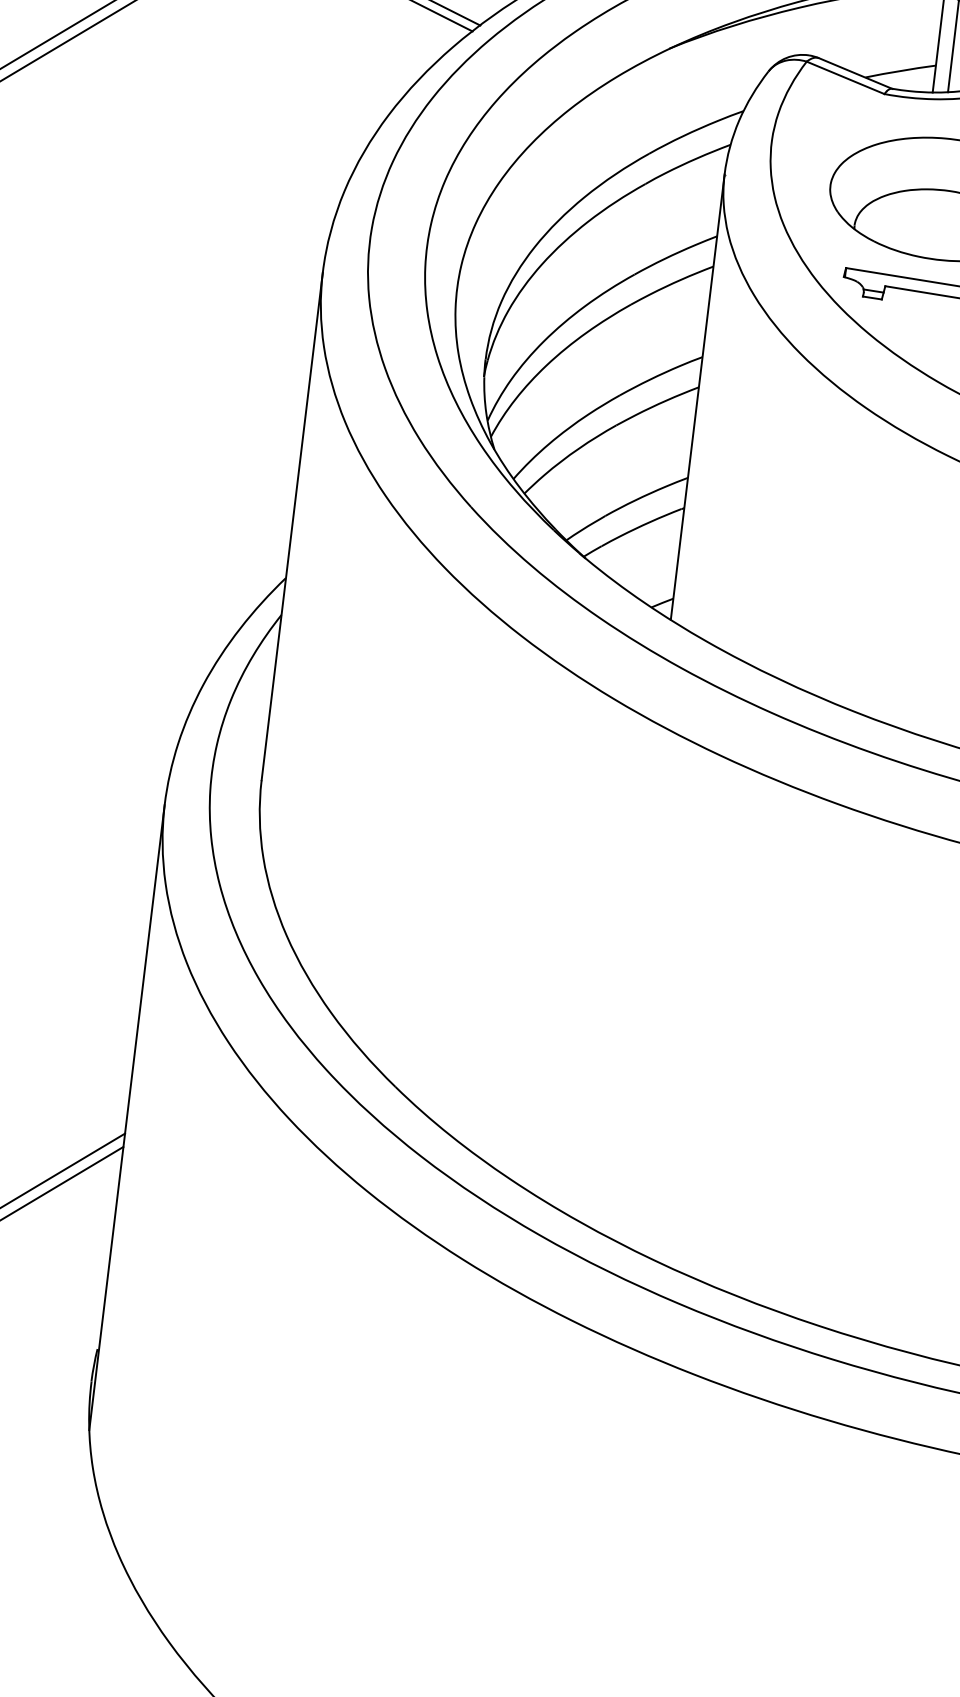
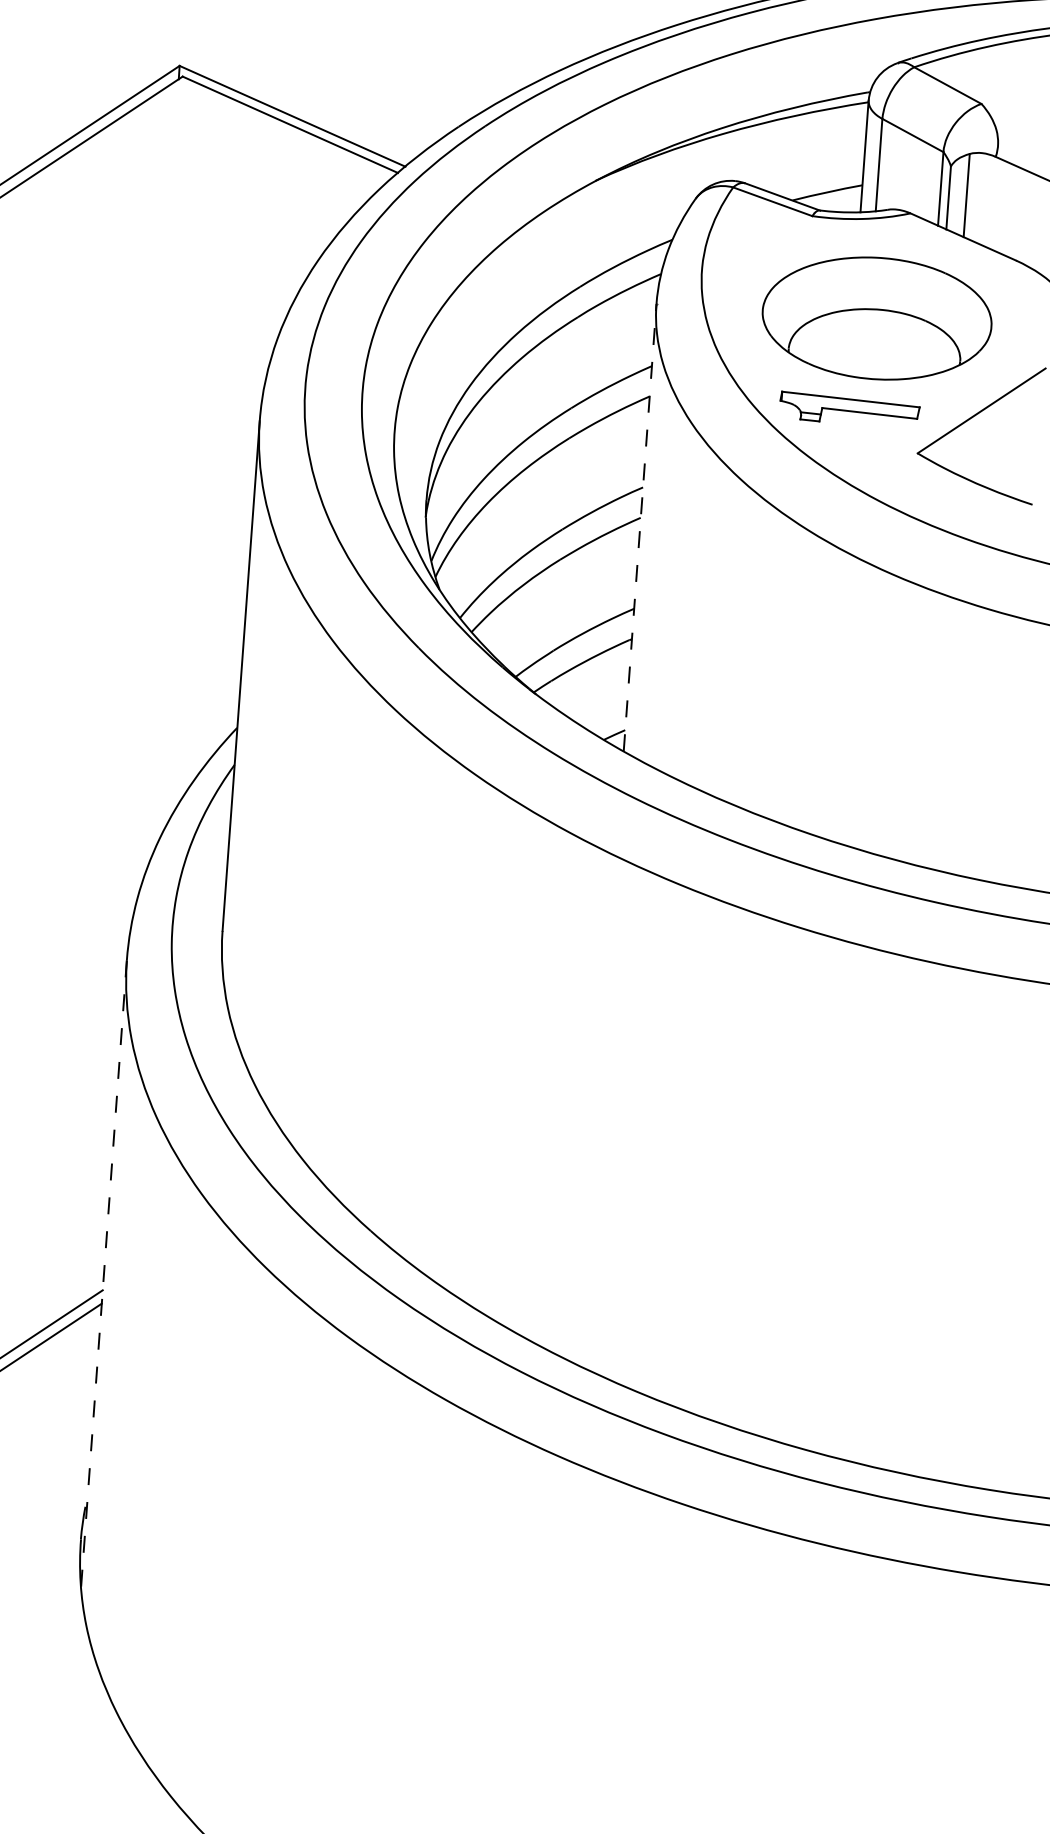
line: (698, 396) -> (640, 527), solid -> dashed
line: (126, 1117) -> (103, 1274), solid -> dashed

